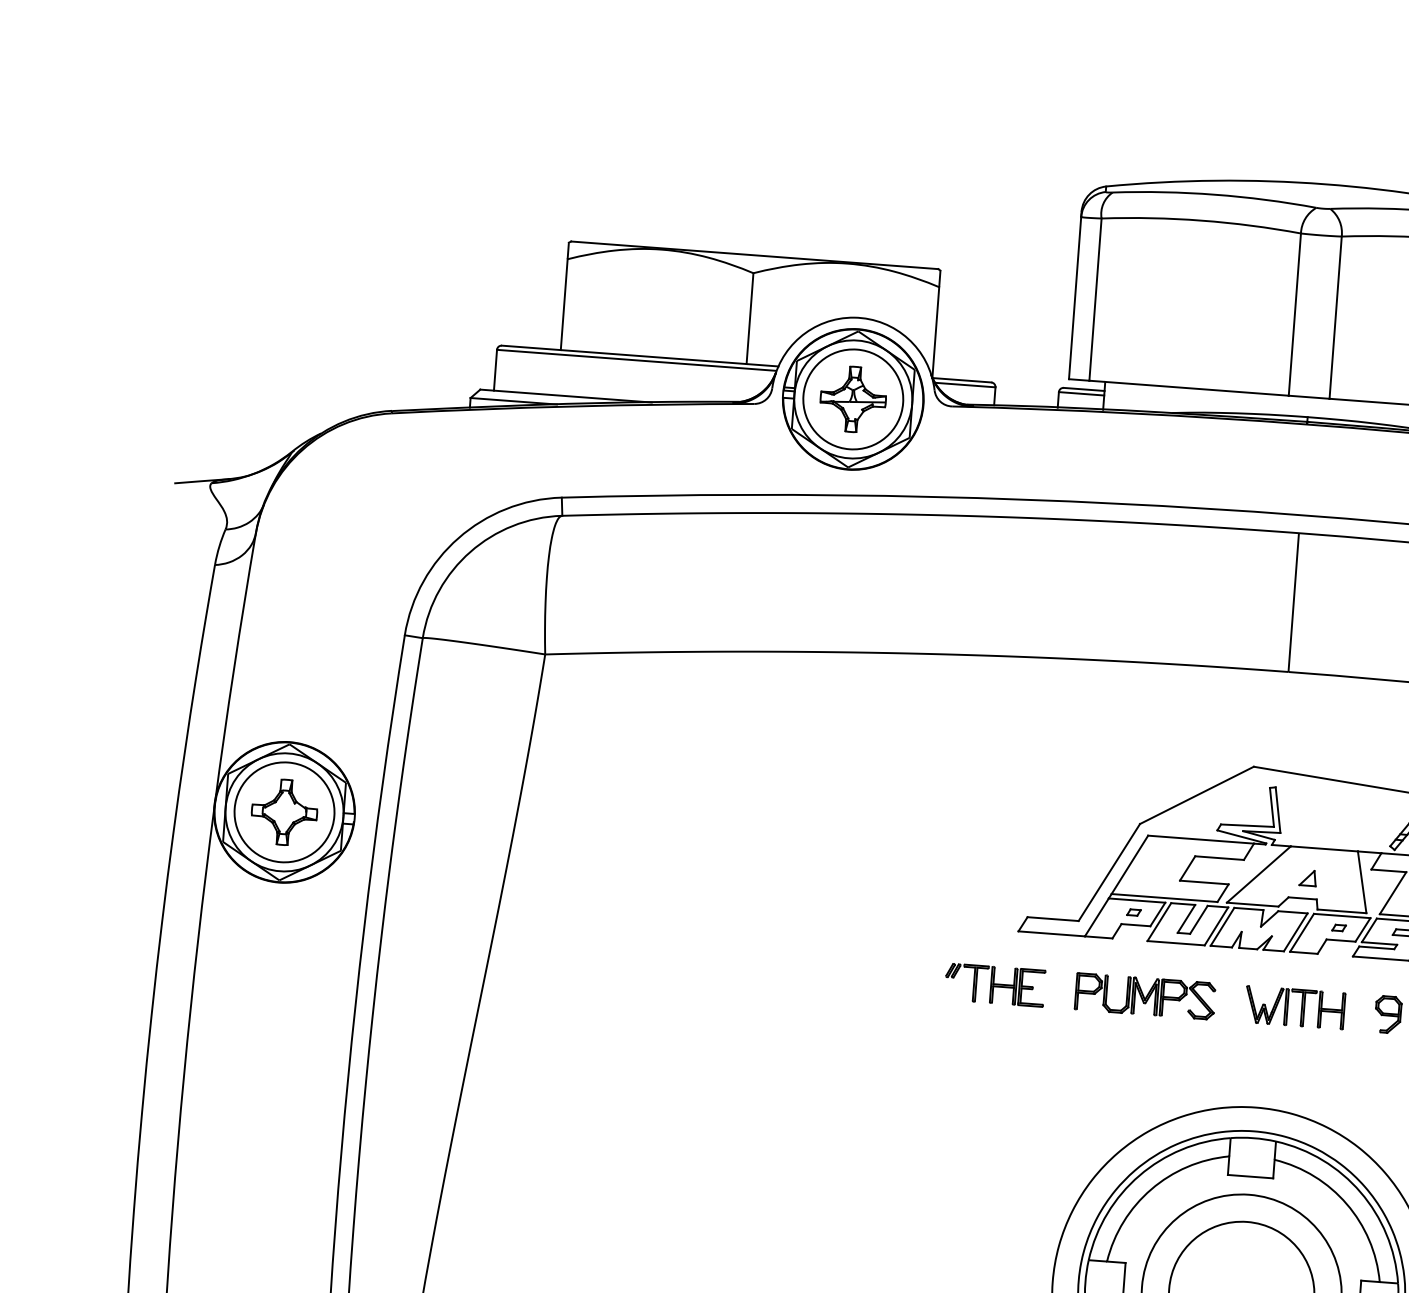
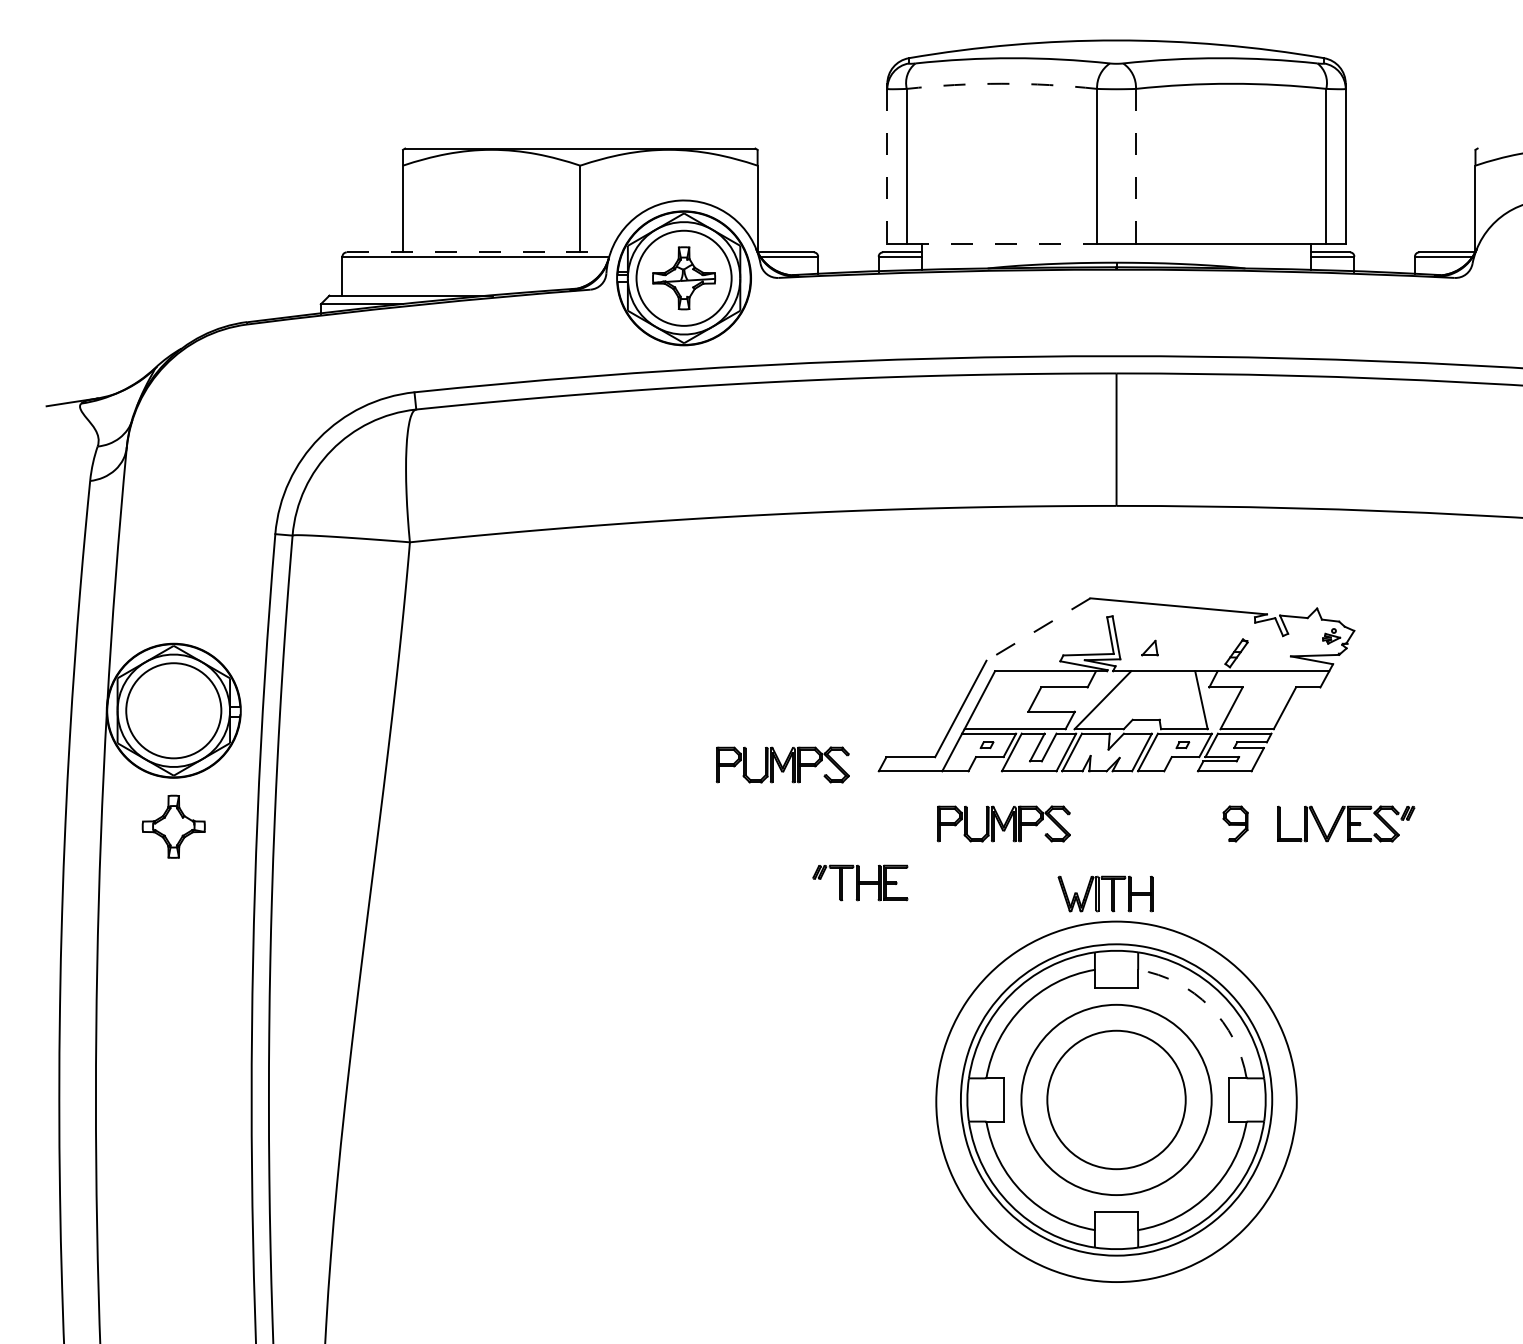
arc: (1201, 220) -> (1001, 83), solid -> dashed
line: (1075, 298) -> (887, 166), solid -> dashed
line: (1336, 317) -> (1136, 166), solid -> dashed
line: (639, 356) -> (478, 252), solid -> dashed
line: (1189, 388) -> (1002, 243), solid -> dashed
line: (1196, 795) -> (1038, 629), solid -> dashed
part: (284, 812) -> (173, 826), moved
part: (1307, 877) -> (1149, 647), moved
part: (918, 916) -> (782, 764), added
part: (995, 984) -> (860, 882), moved
part: (1294, 1007) -> (1105, 893), moved
arc: (1346, 1203) -> (1209, 1006), solid -> dashed

